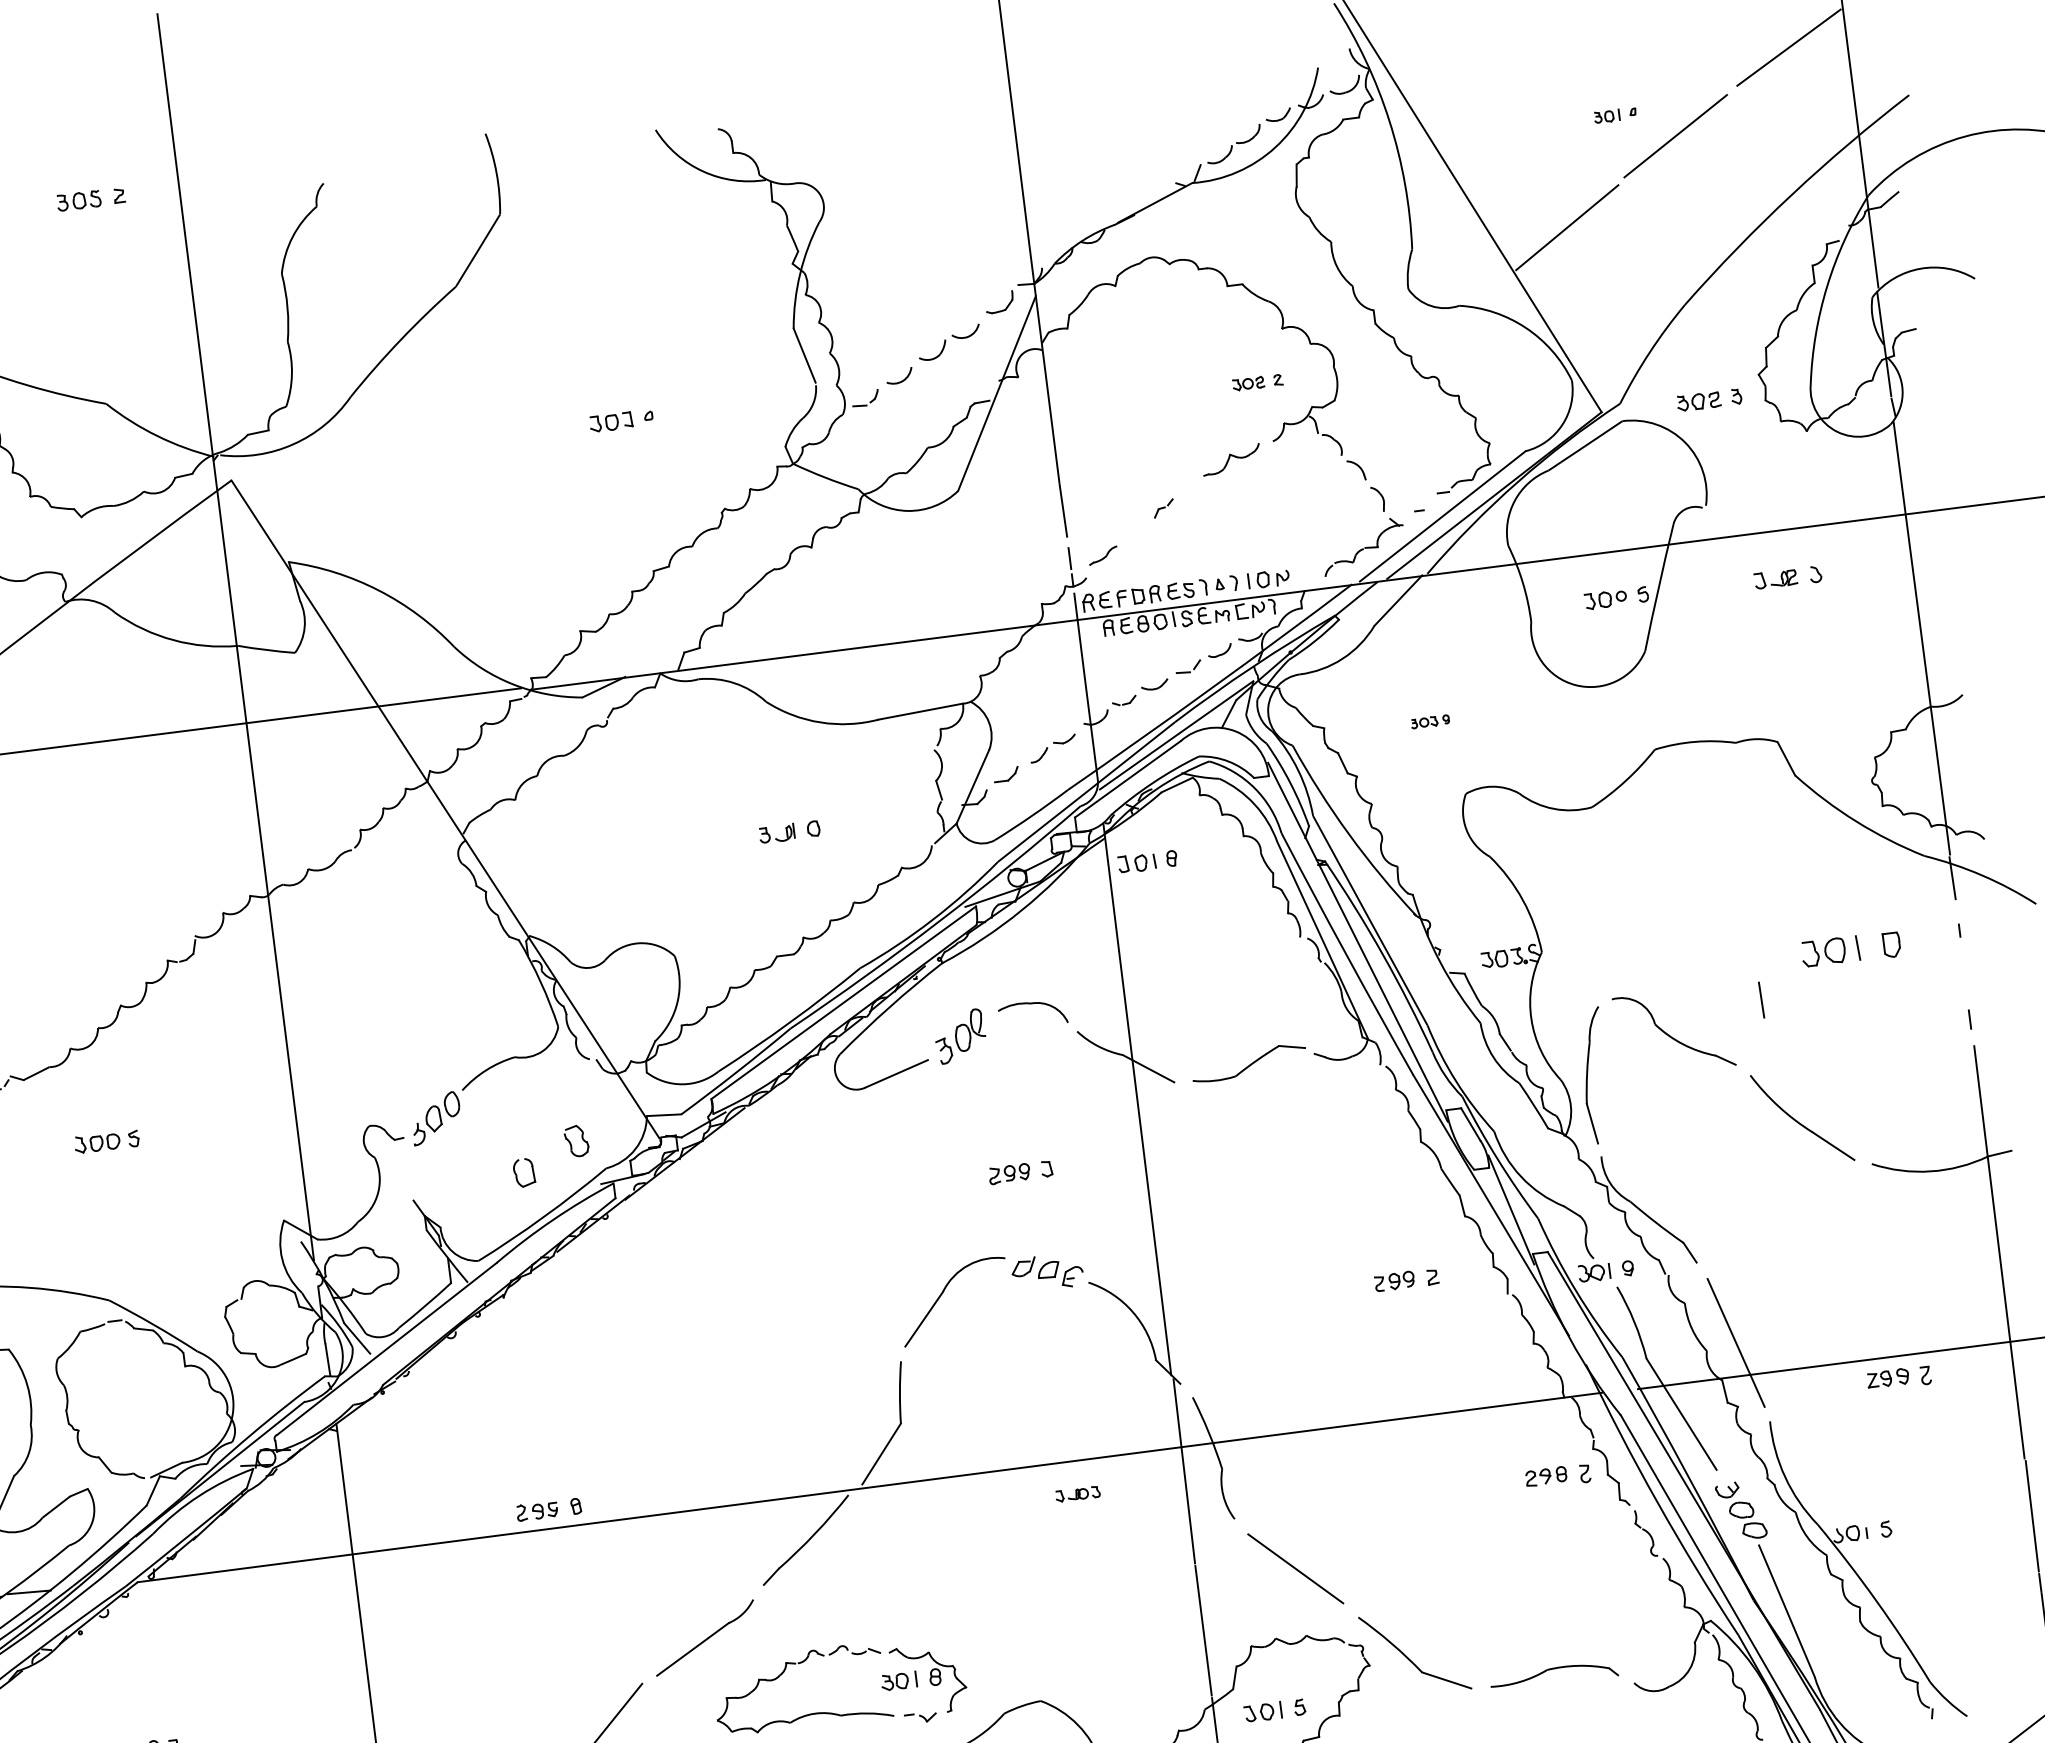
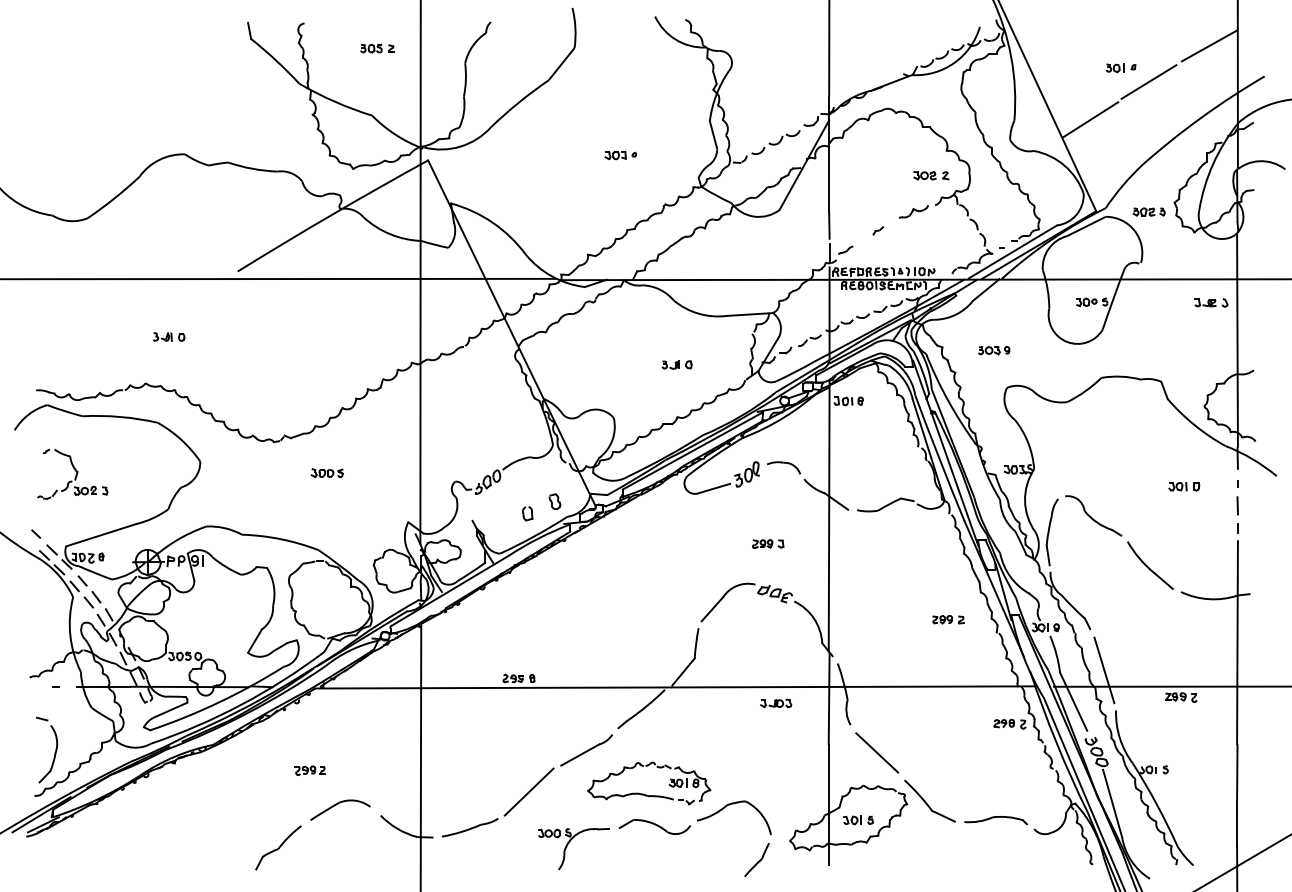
part: (1614, 116) -> (1120, 68), size x1.43
part: (91, 199) -> (377, 48), moved
part: (1257, 381) -> (931, 175), size x1.43
part: (1788, 577) -> (1211, 302), moved
part: (1430, 721) -> (994, 350), size x1.67
part: (1851, 948) -> (1184, 486), size x0.62
line: (1761, 999) -> (1237, 505), moved
part: (1078, 1494) -> (776, 703), size x1.43

